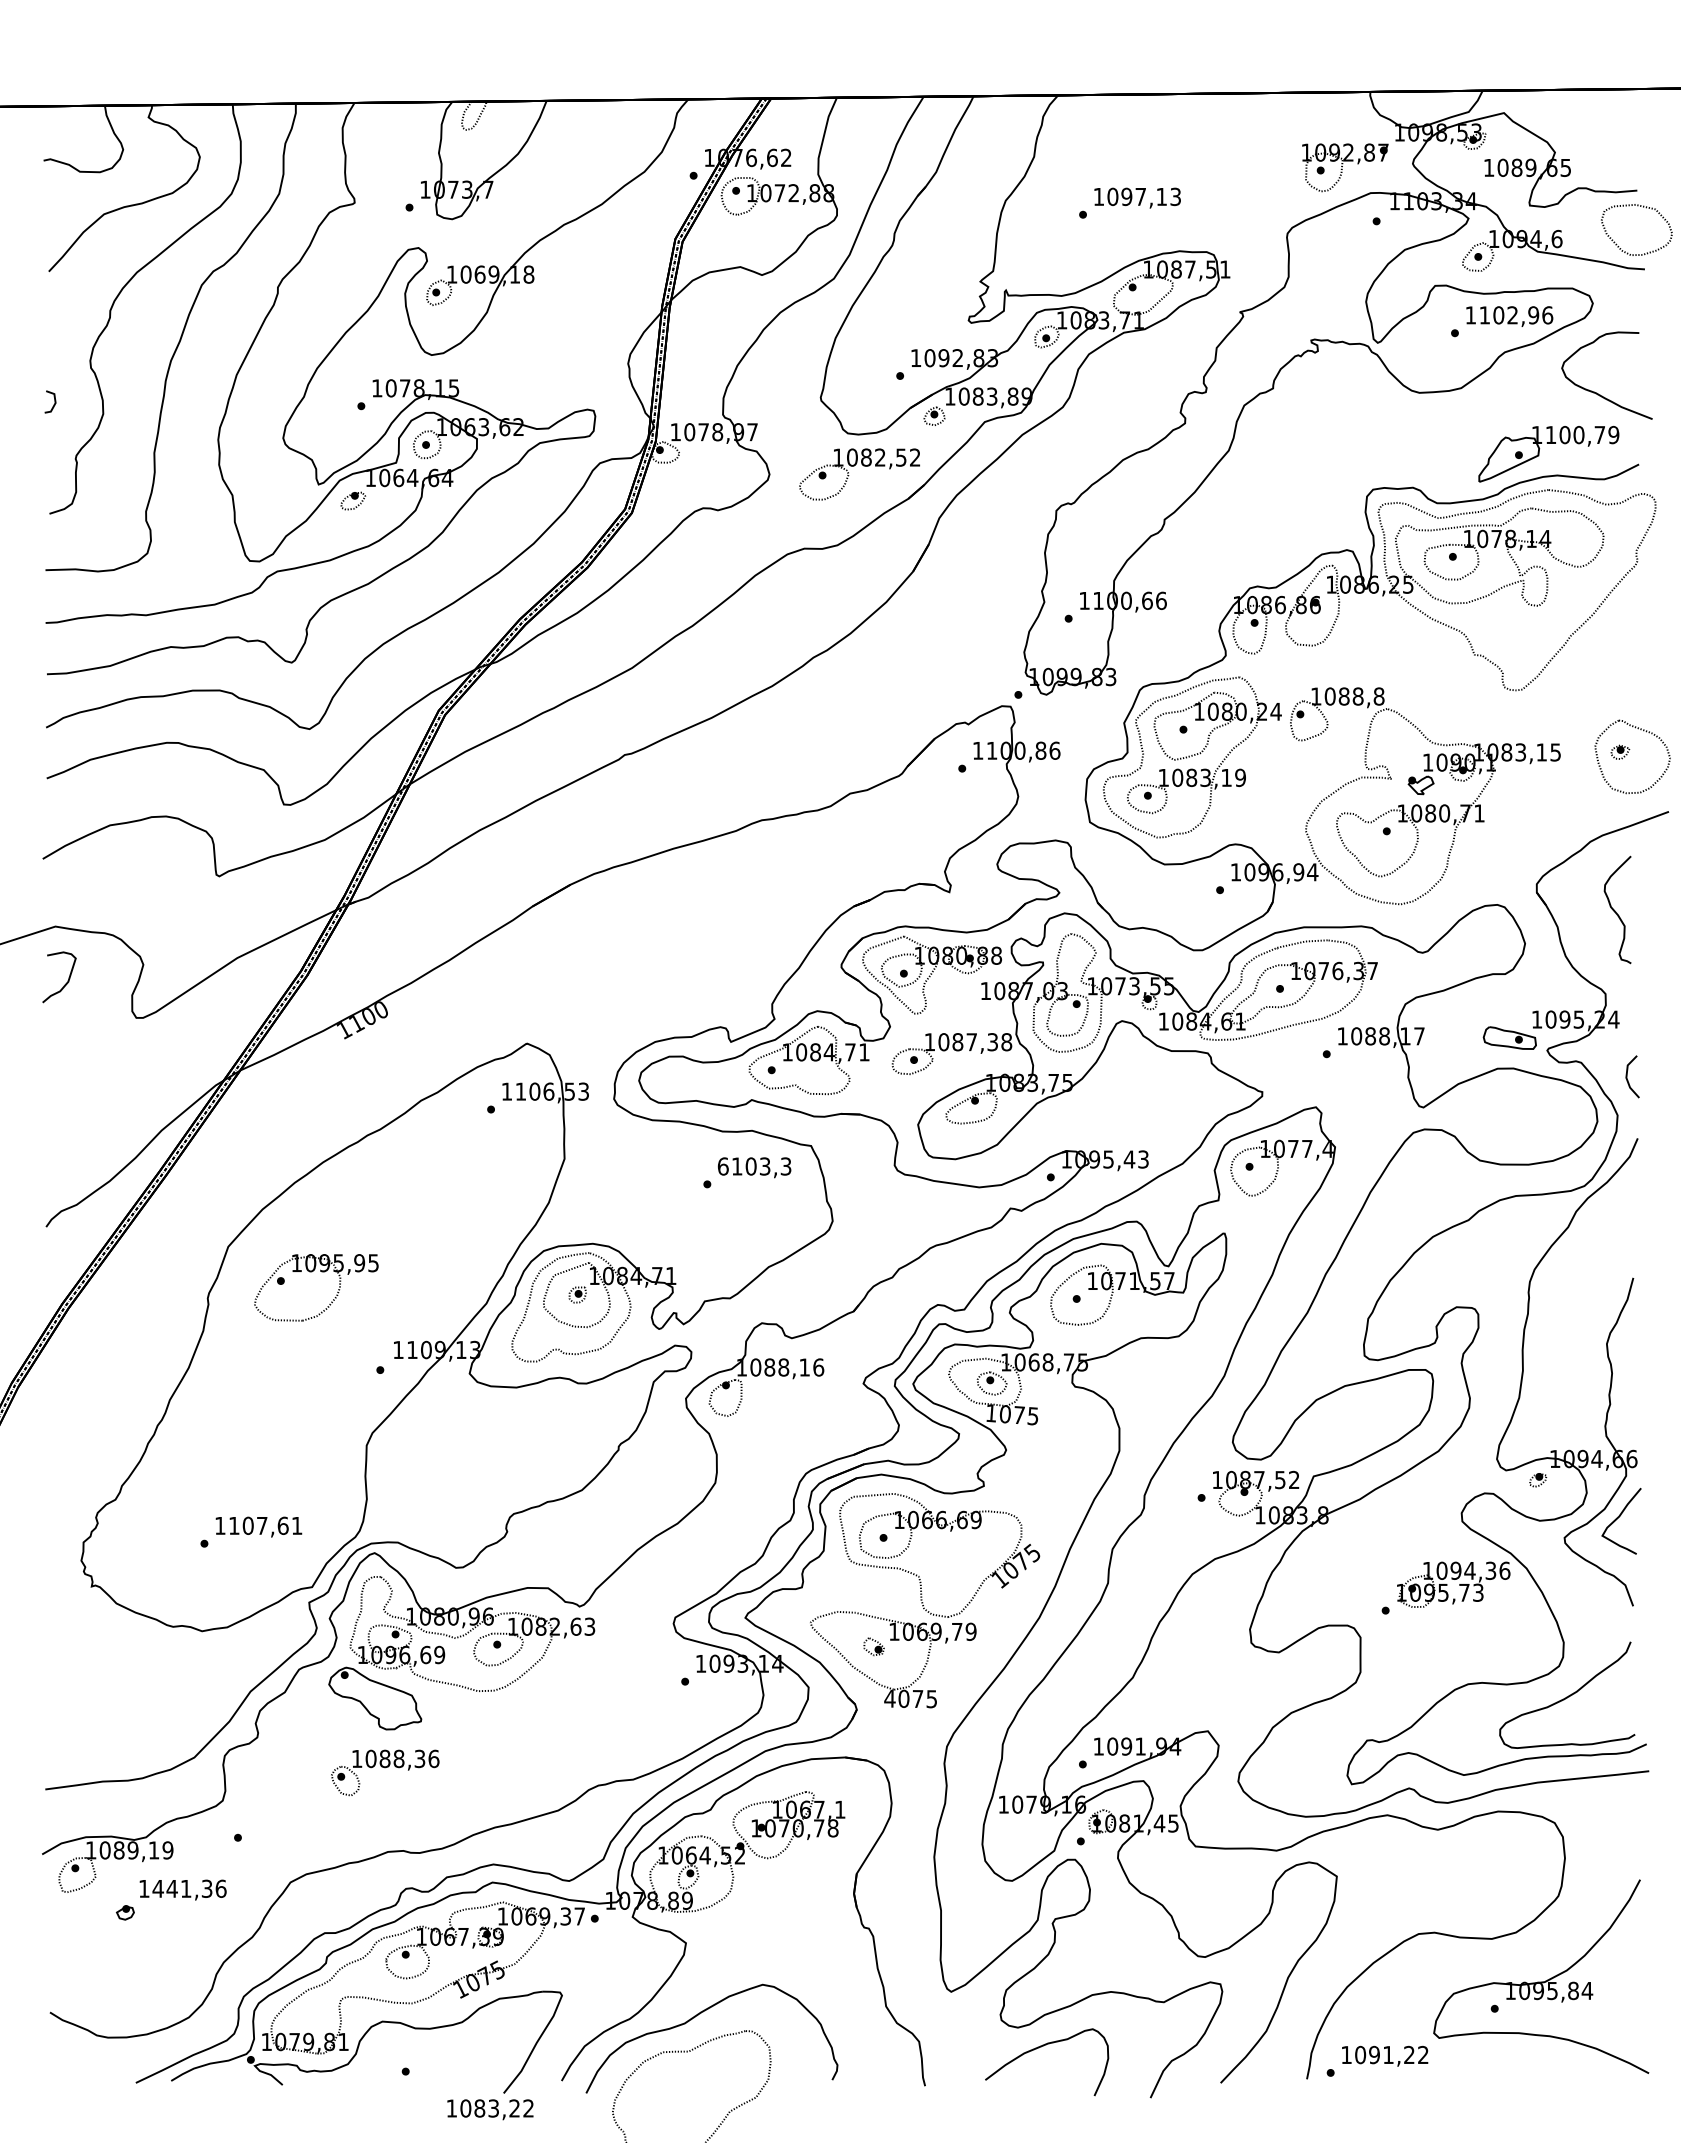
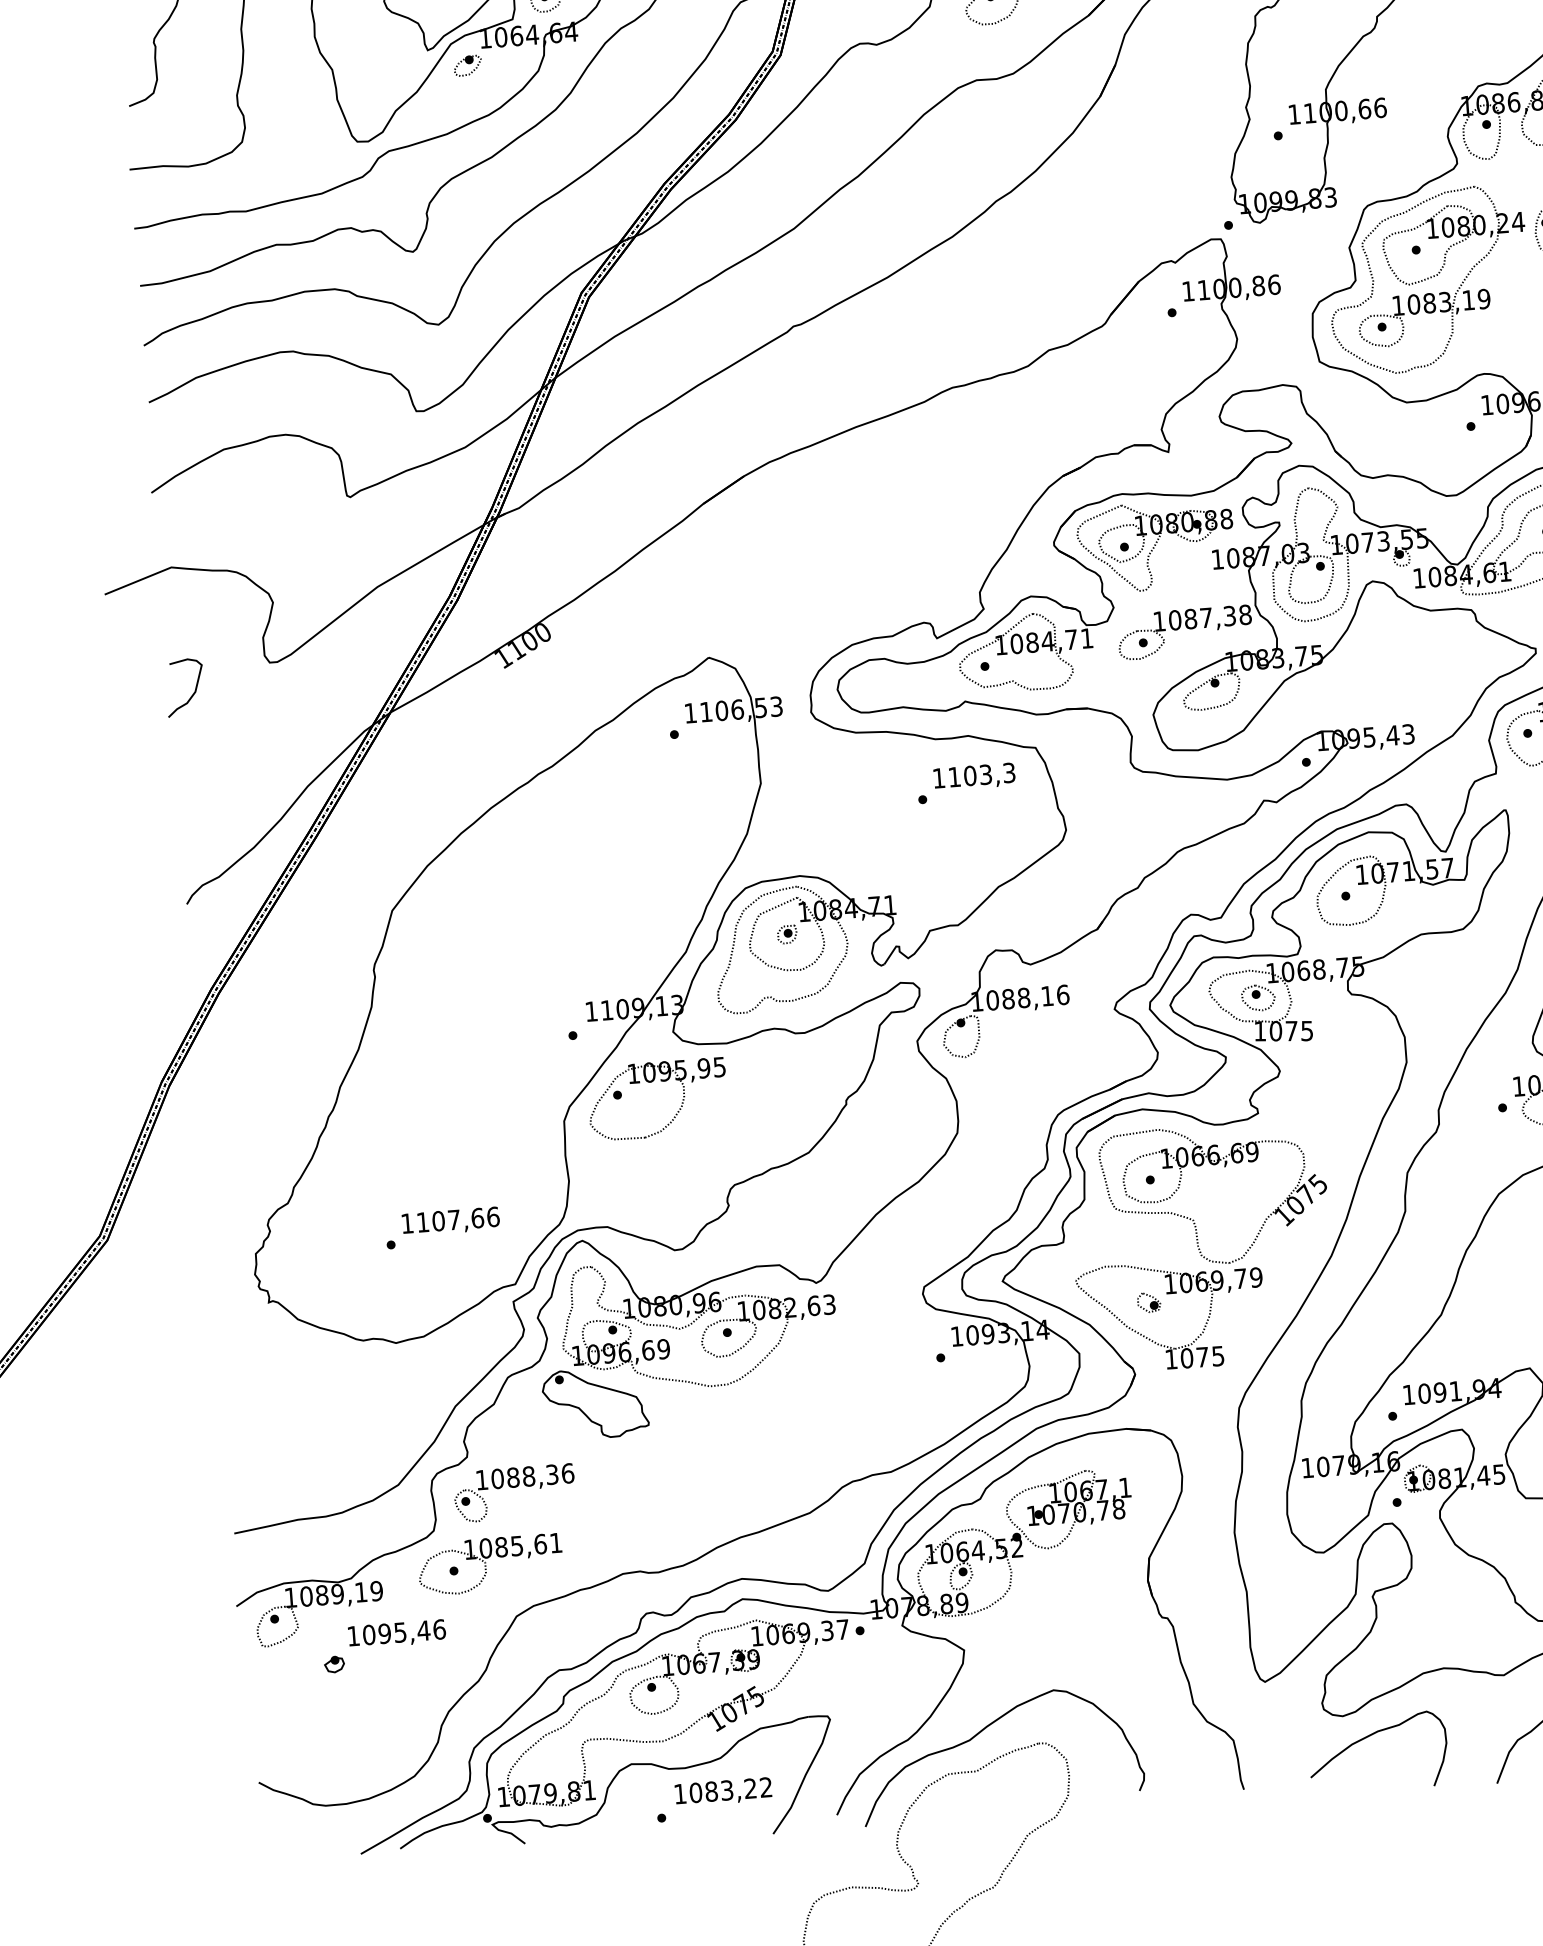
curve: (65, 983) -> (192, 694), moved
text: (722, 1166) -> (938, 778), 6103,3 -> 1103,3
part: (311, 1272) -> (651, 1082), moved
text: (296, 1525) -> (492, 1216), 1107,61 -> 1107,66
text: (889, 1698) -> (1170, 1359), 4075 -> 1075
part: (385, 1772) -> (514, 1492), moved
part: (270, 1834) -> (490, 1564), added
text: (182, 1888) -> (396, 1632), 1441,36 -> 1095,46
text: (490, 2109) -> (723, 1791), moved

